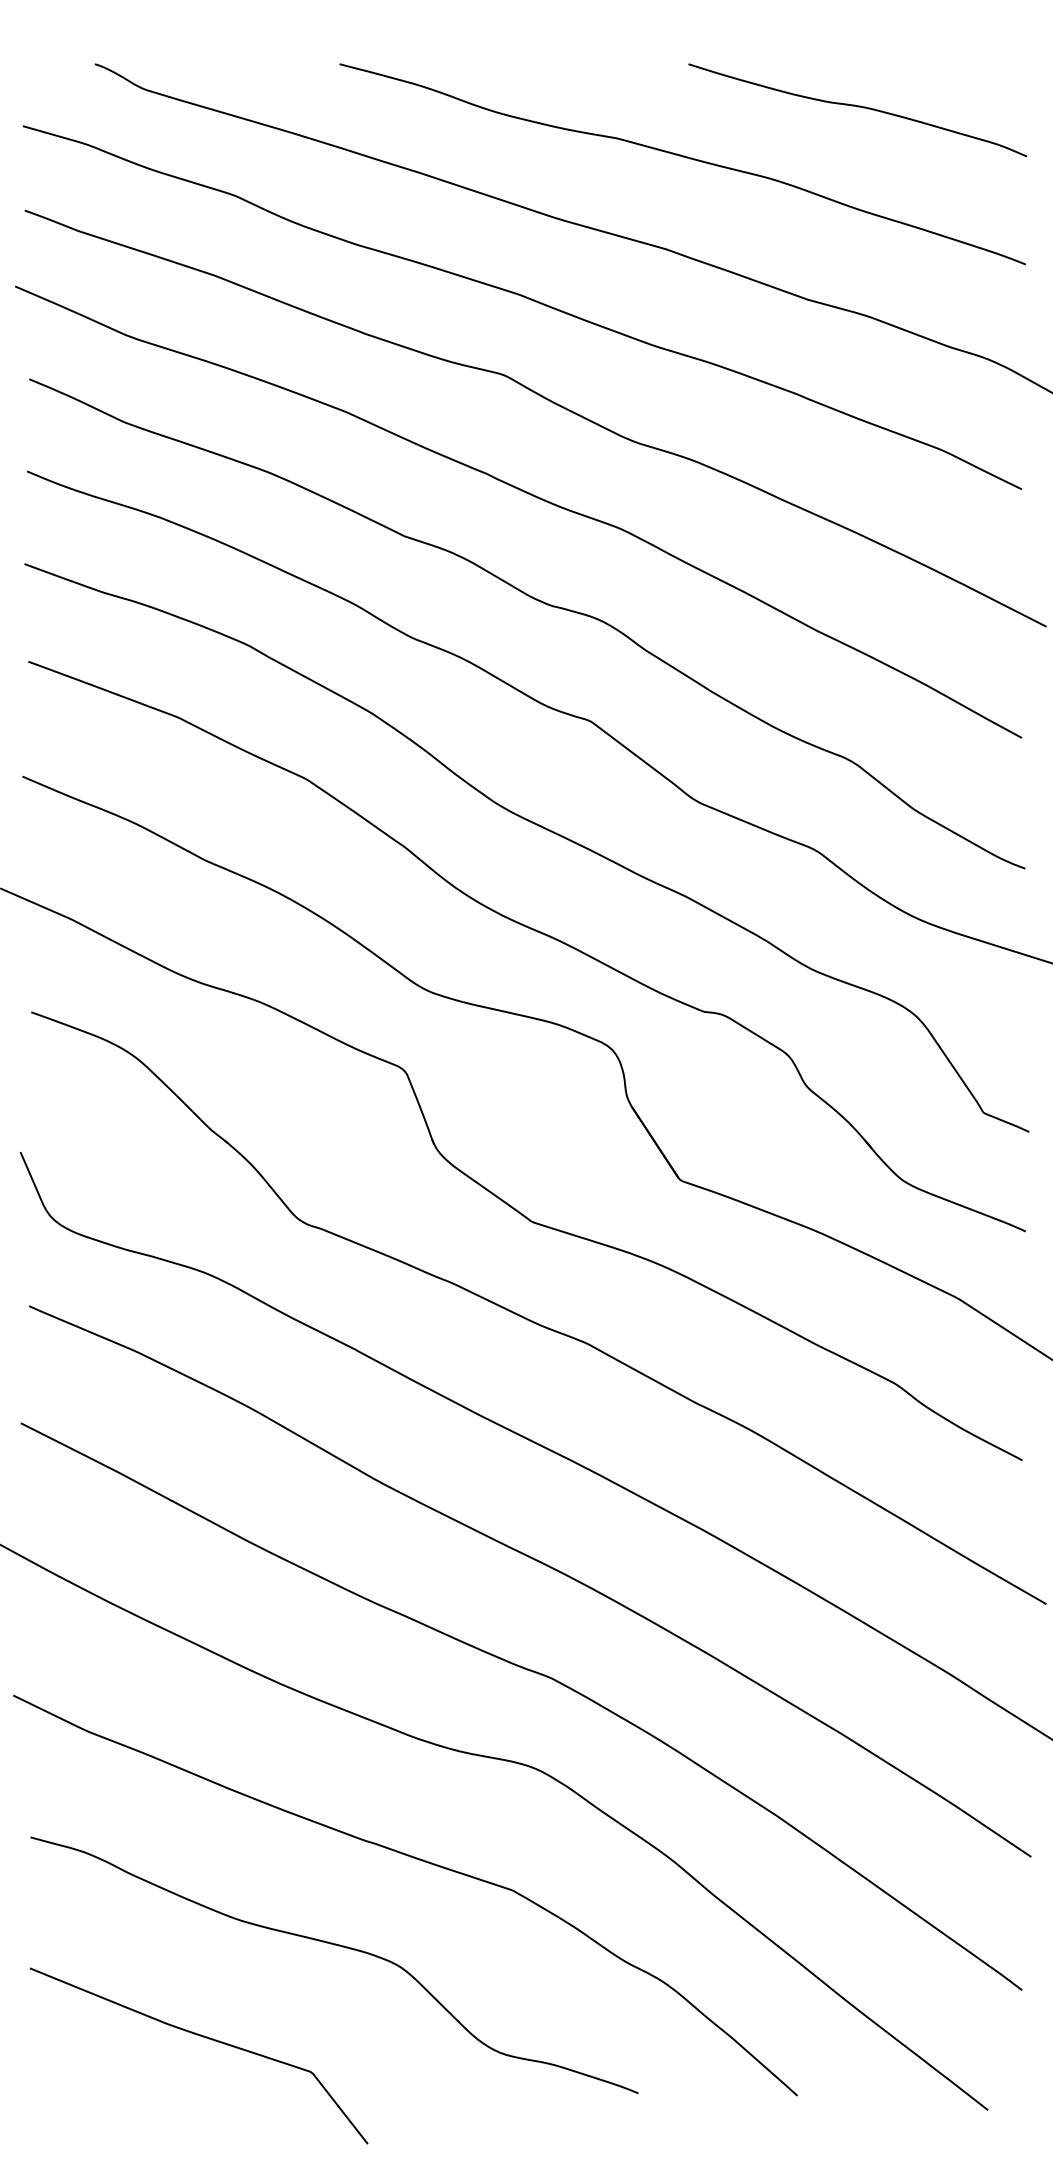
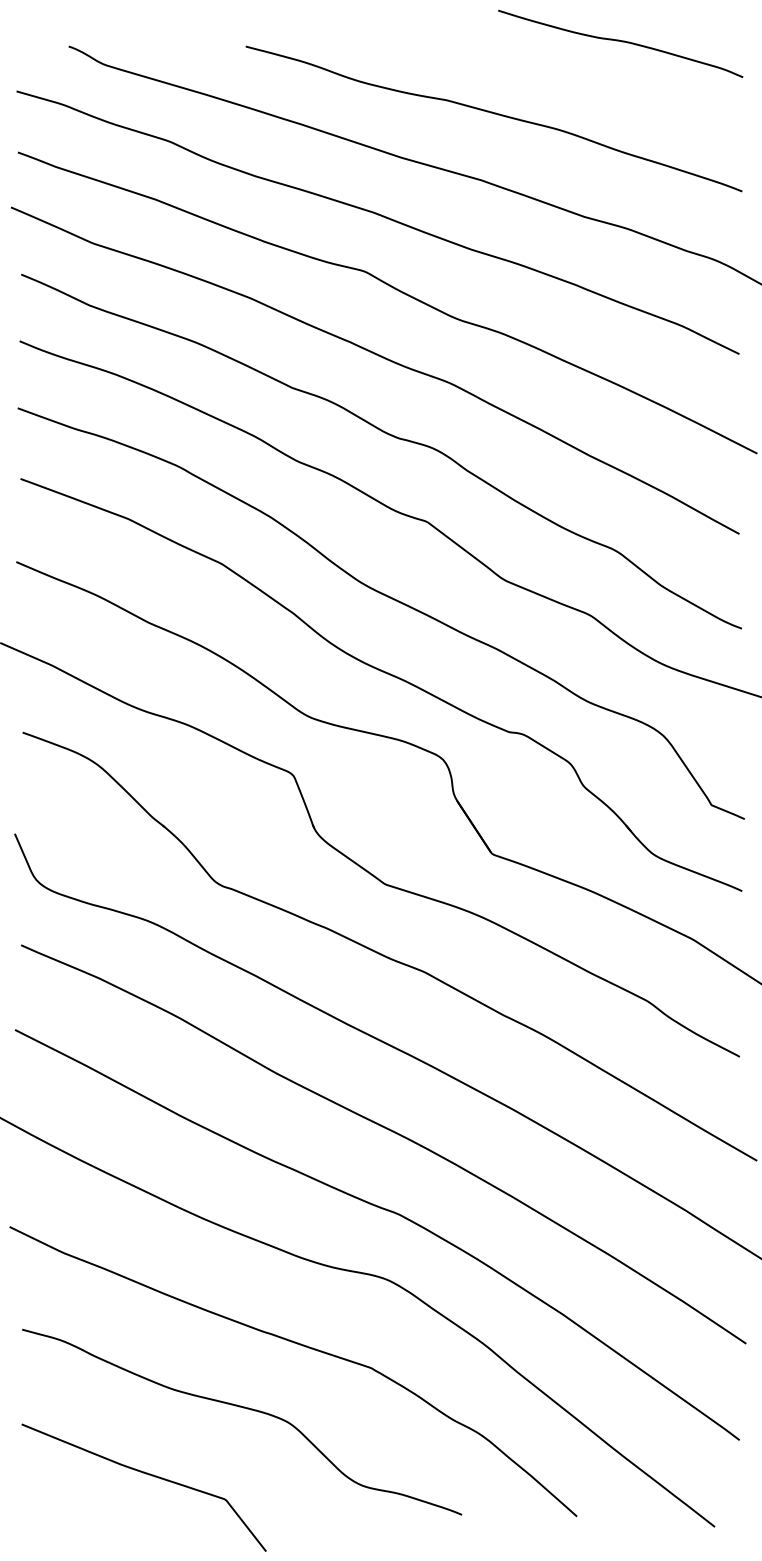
curve: (857, 106) -> (620, 41), moved

